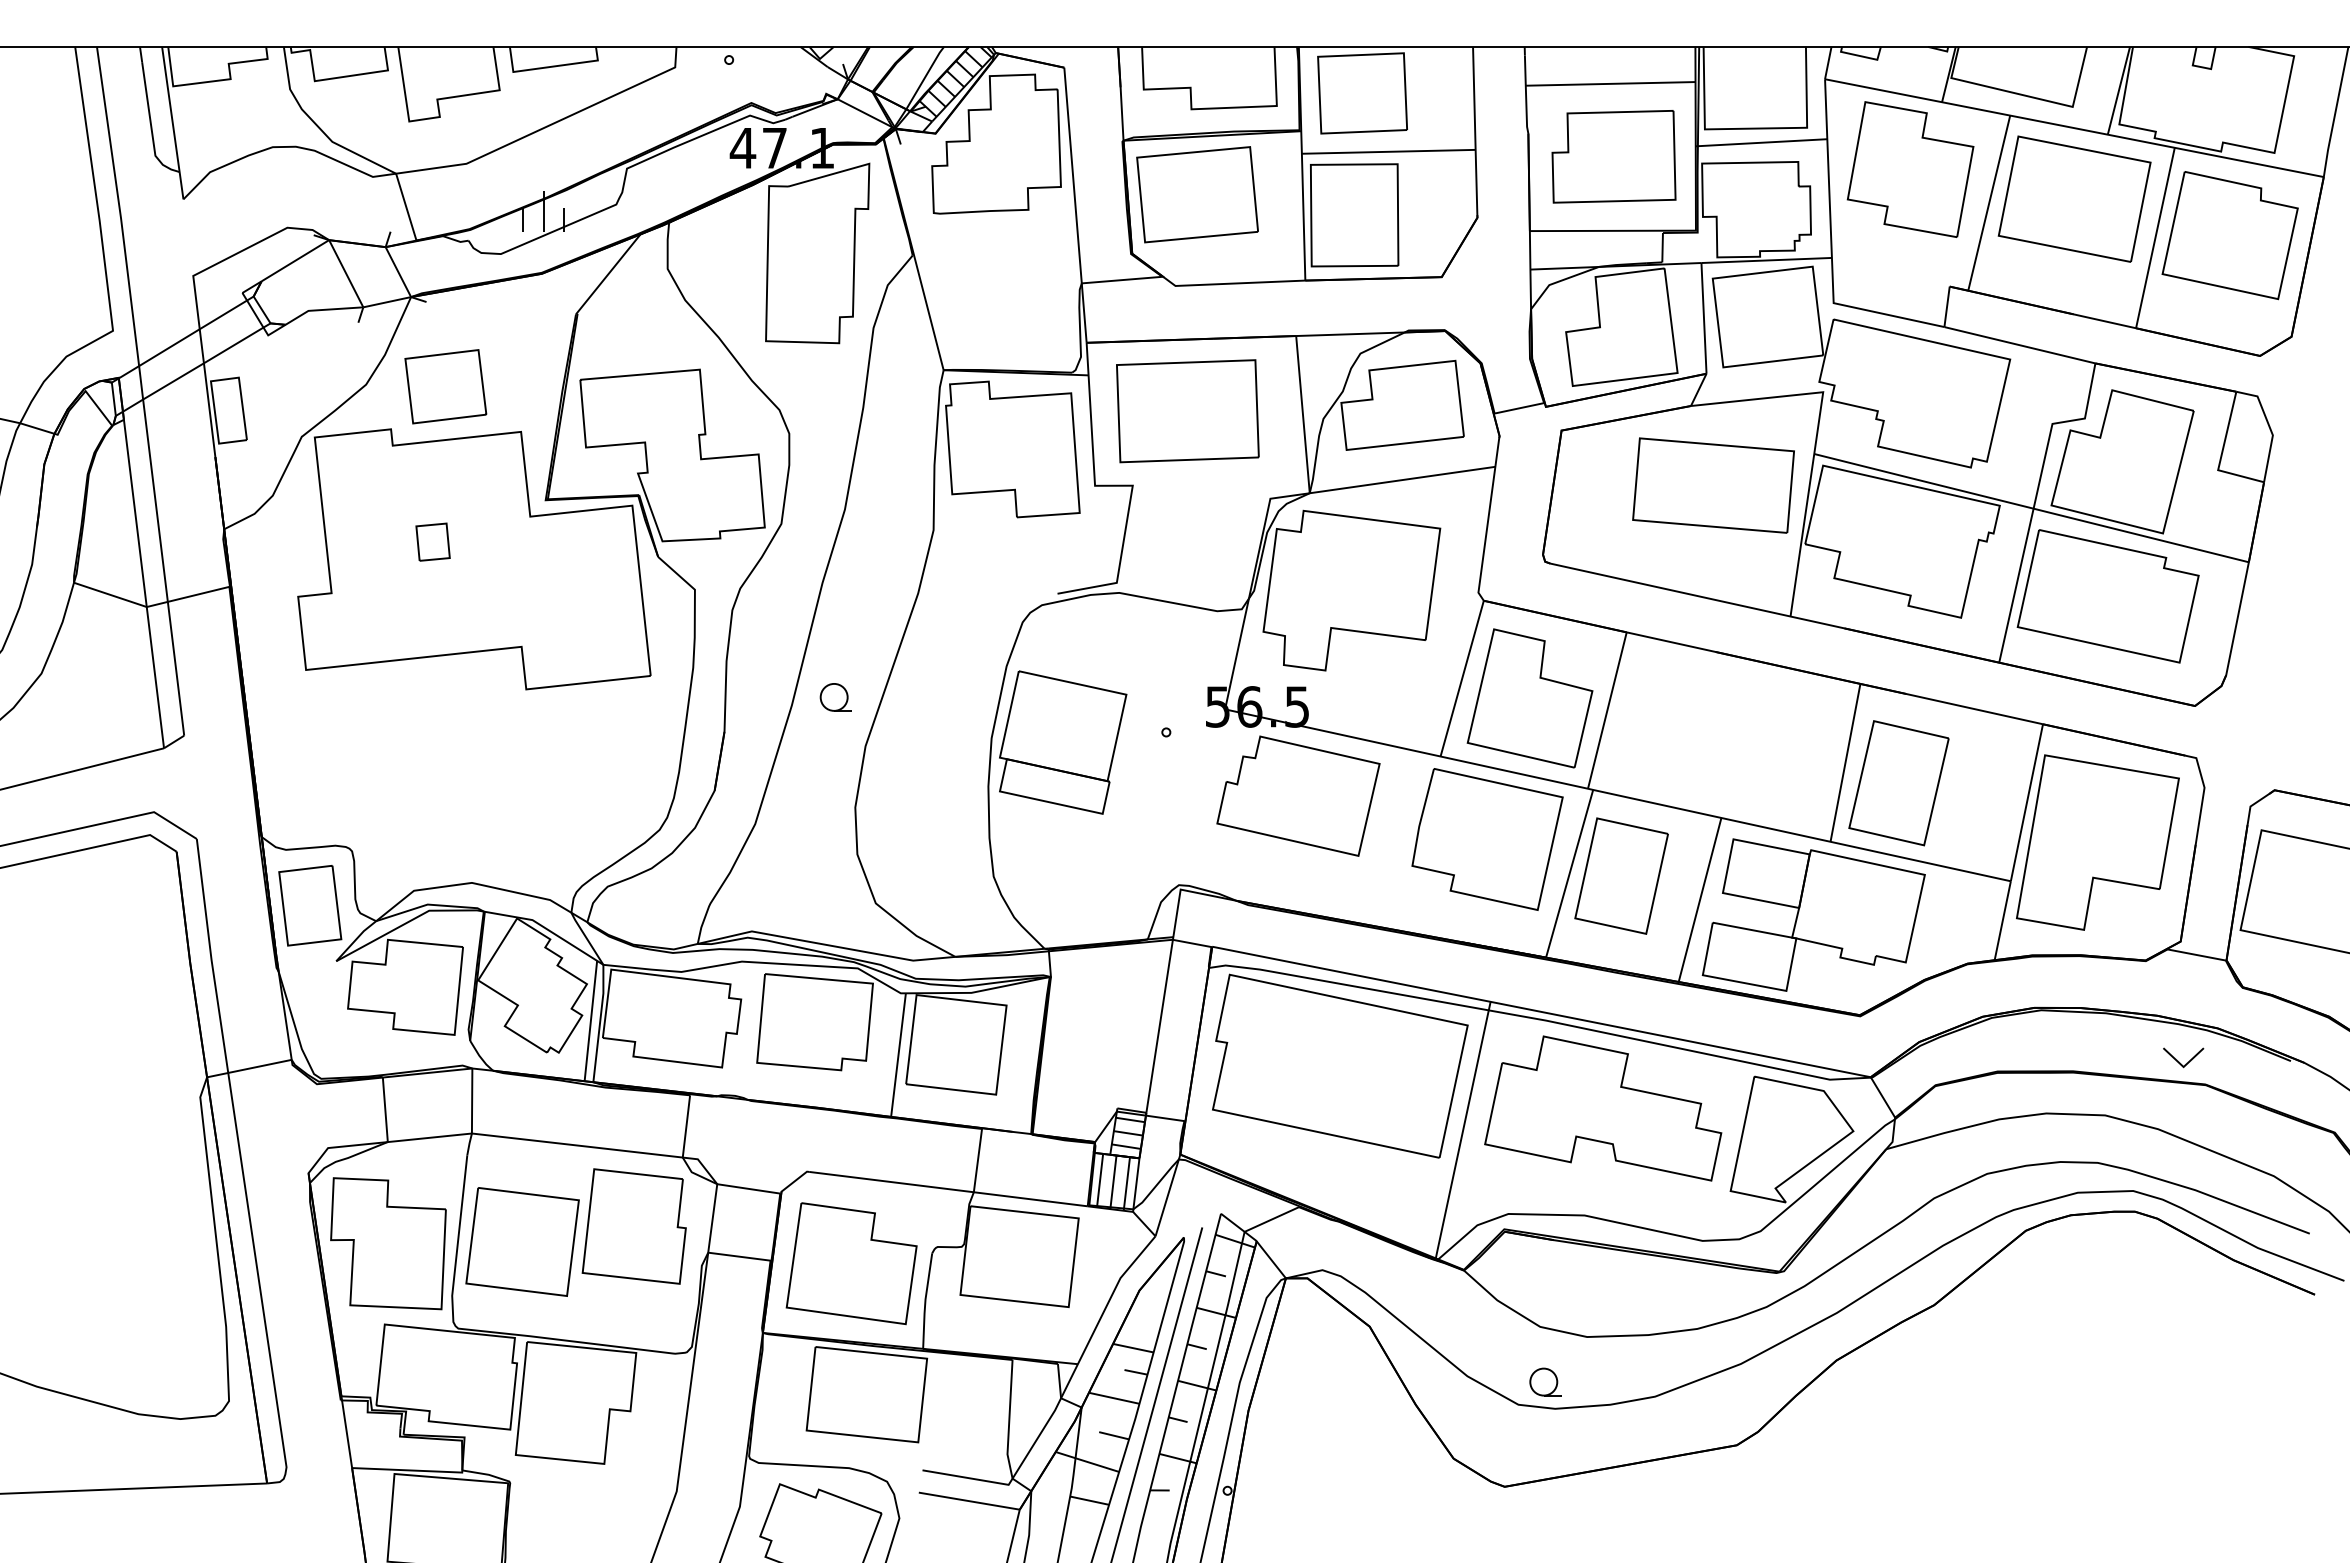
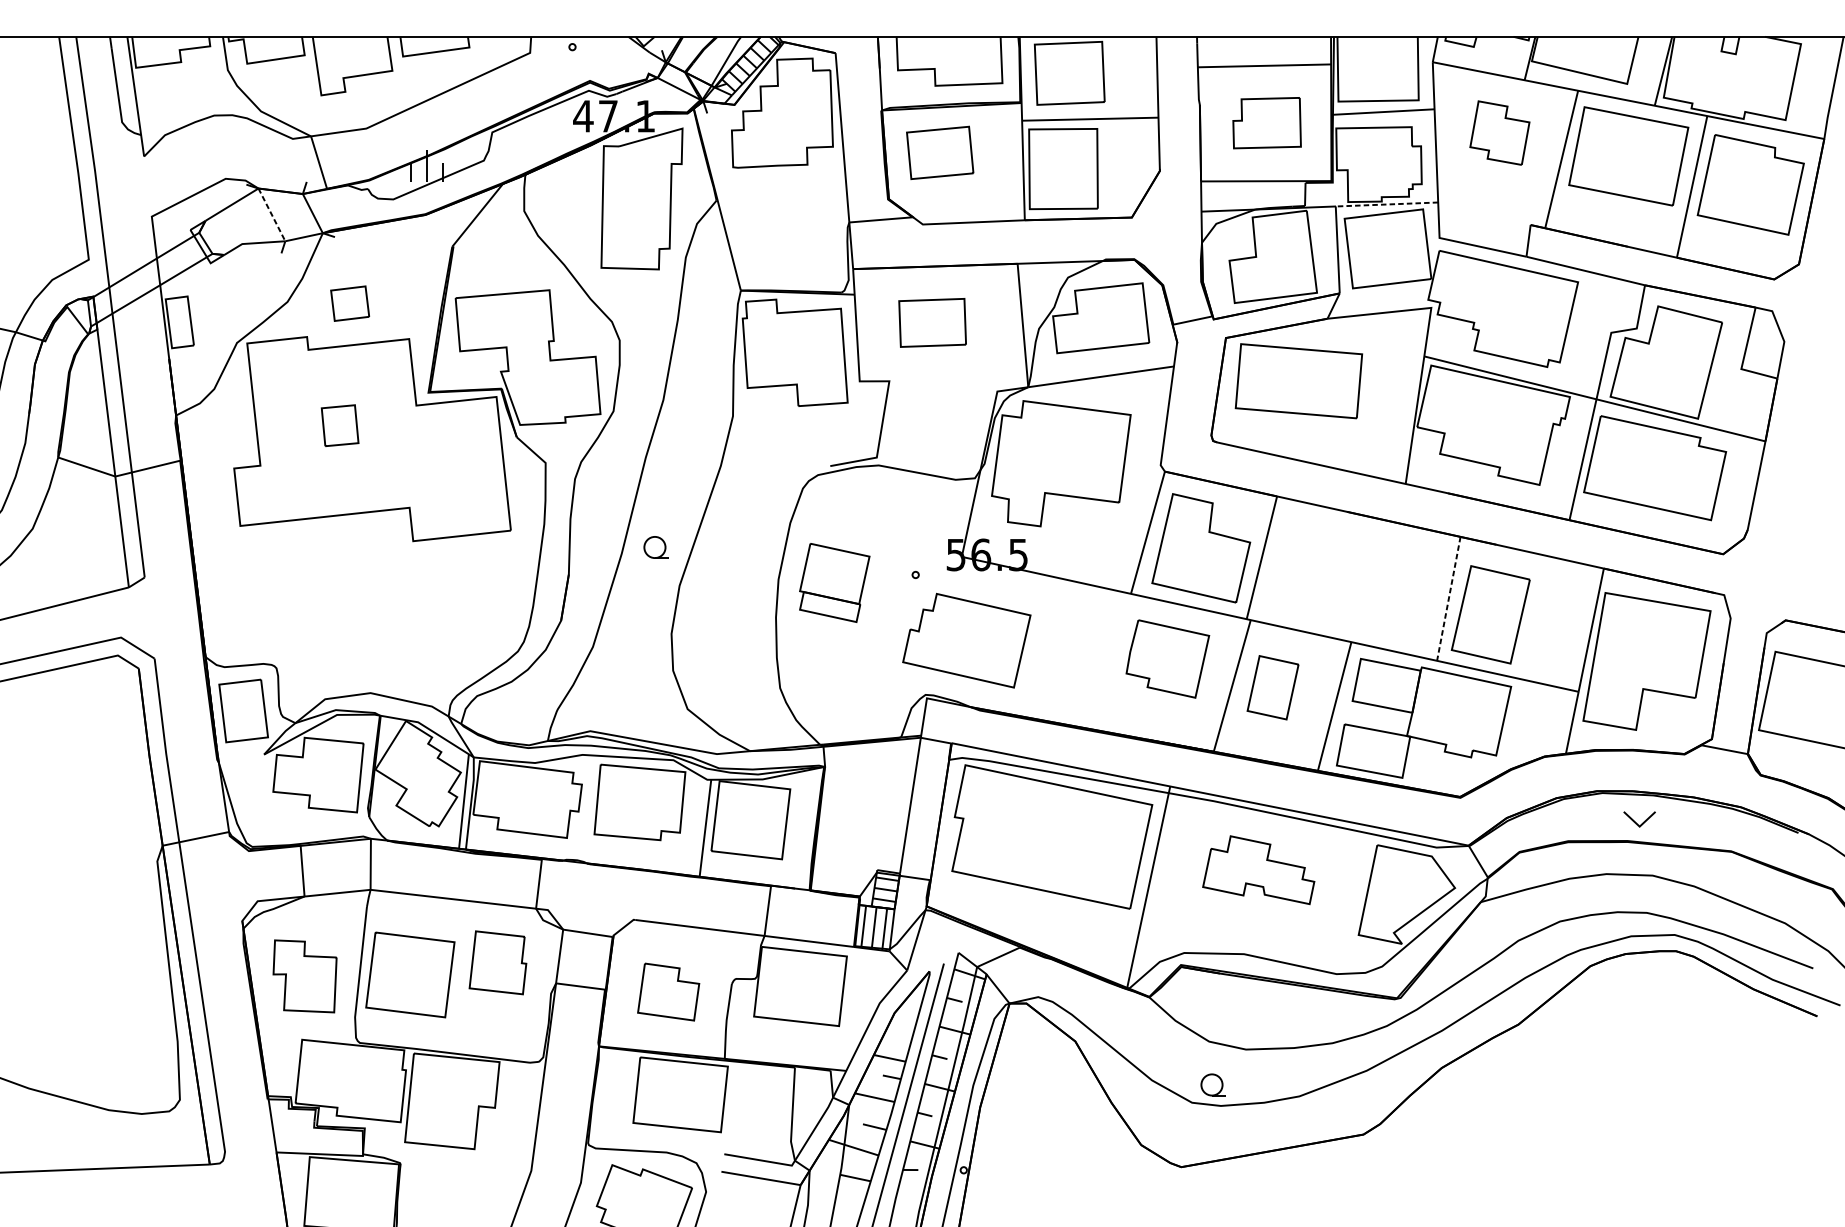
part: (1613, 156) -> (1266, 122), size x0.7
part: (1910, 169) -> (1499, 133), size x0.6
part: (1197, 194) -> (940, 152), size x0.7
line: (1766, 260) -> (1386, 204), solid -> dashed
line: (346, 273) -> (272, 214), solid -> dashed
part: (445, 386) -> (349, 303), size x0.6
part: (1187, 411) -> (932, 323), size x0.6
part: (1713, 485) -> (1298, 381), moved
part: (432, 541) -> (339, 425), size x1.4
part: (1063, 742) -> (834, 582), size x0.7
line: (1845, 763) -> (1448, 599), solid -> dashed
part: (1298, 795) -> (966, 640), moved
part: (1487, 839) -> (1167, 659), size x0.7
part: (1621, 875) -> (1273, 687), size x0.7
part: (2183, 1057) -> (1639, 819), moved
part: (1603, 1108) -> (1258, 870), size x0.6
part: (633, 1226) -> (497, 962), size x0.7
part: (388, 1243) -> (305, 976), size x0.7
part: (851, 1263) -> (668, 991), size x0.6

